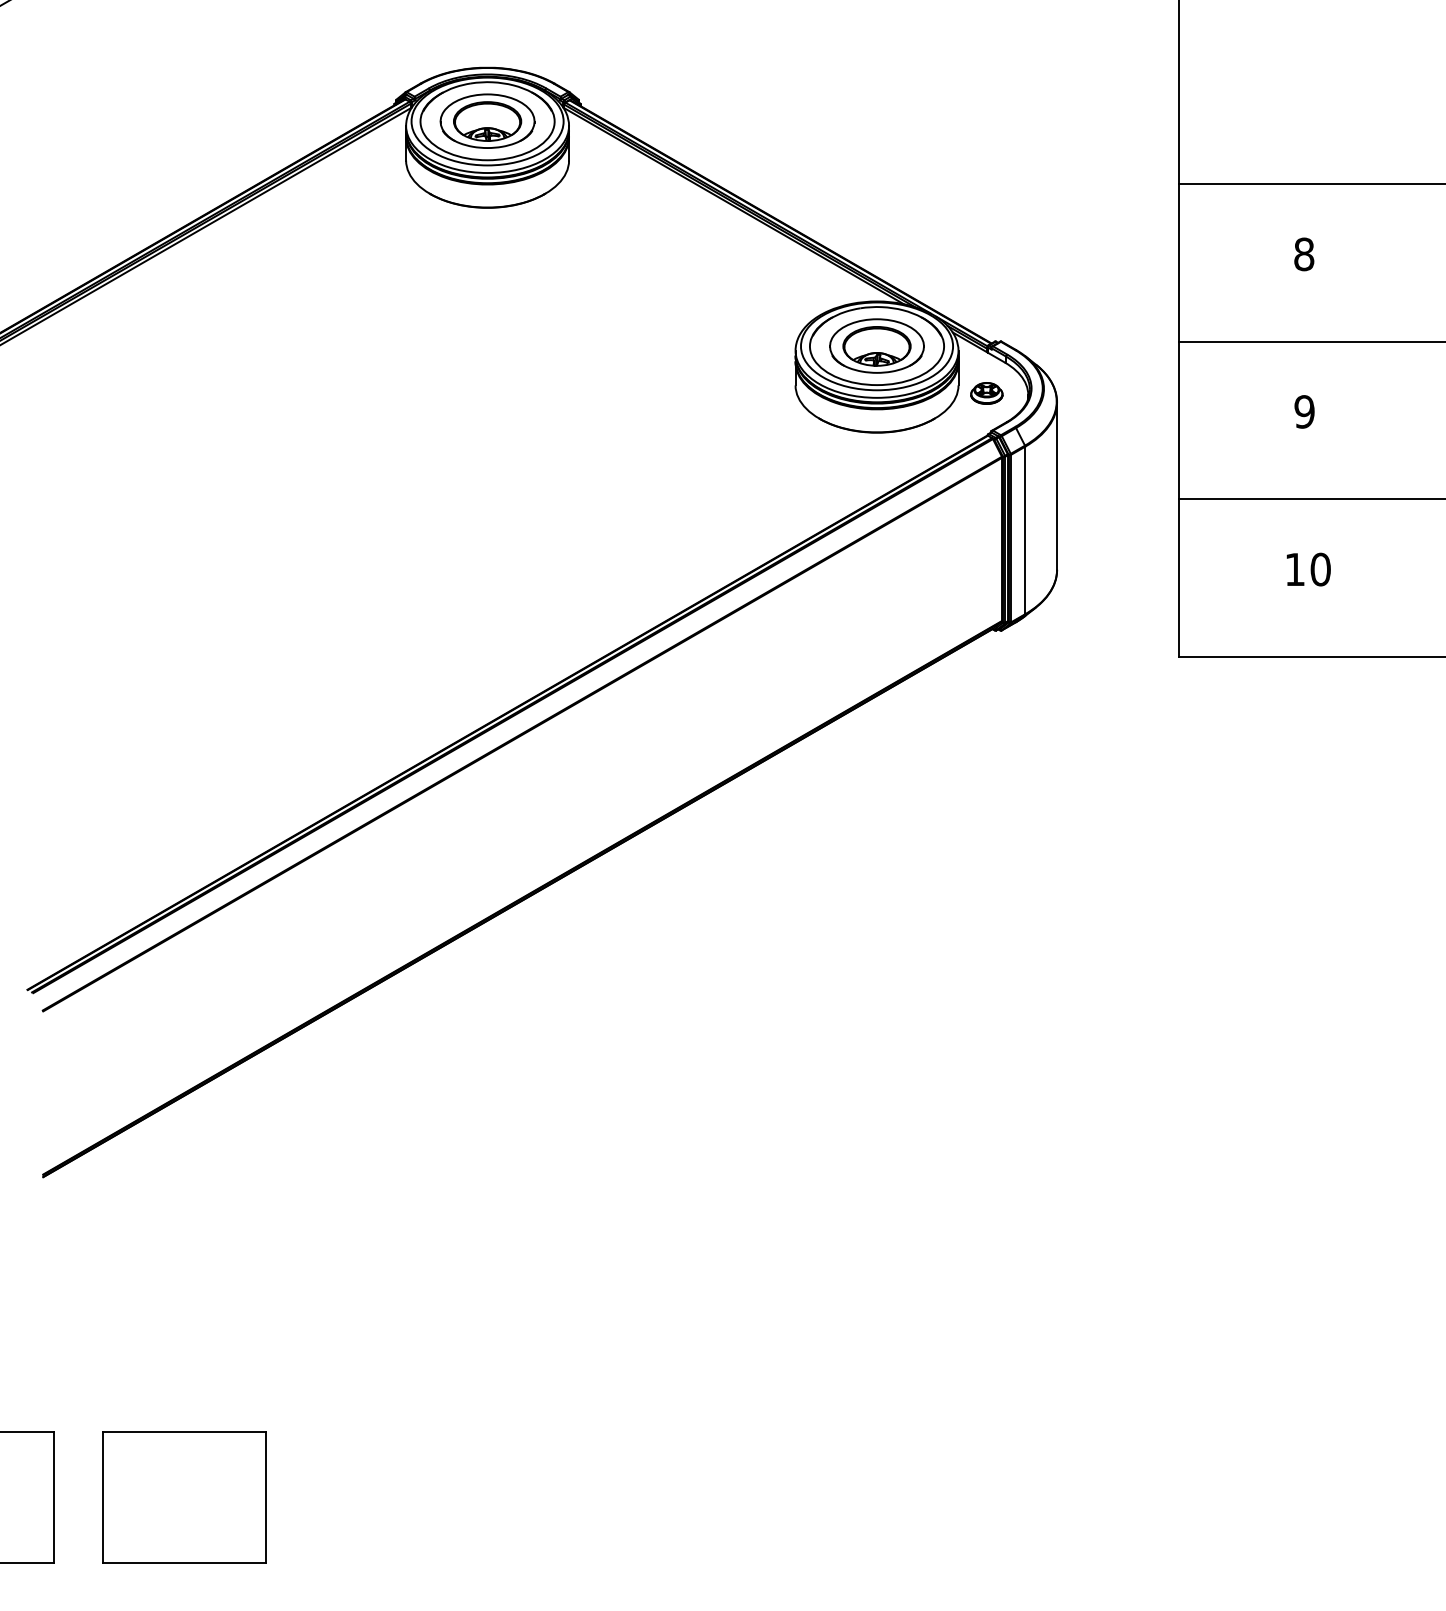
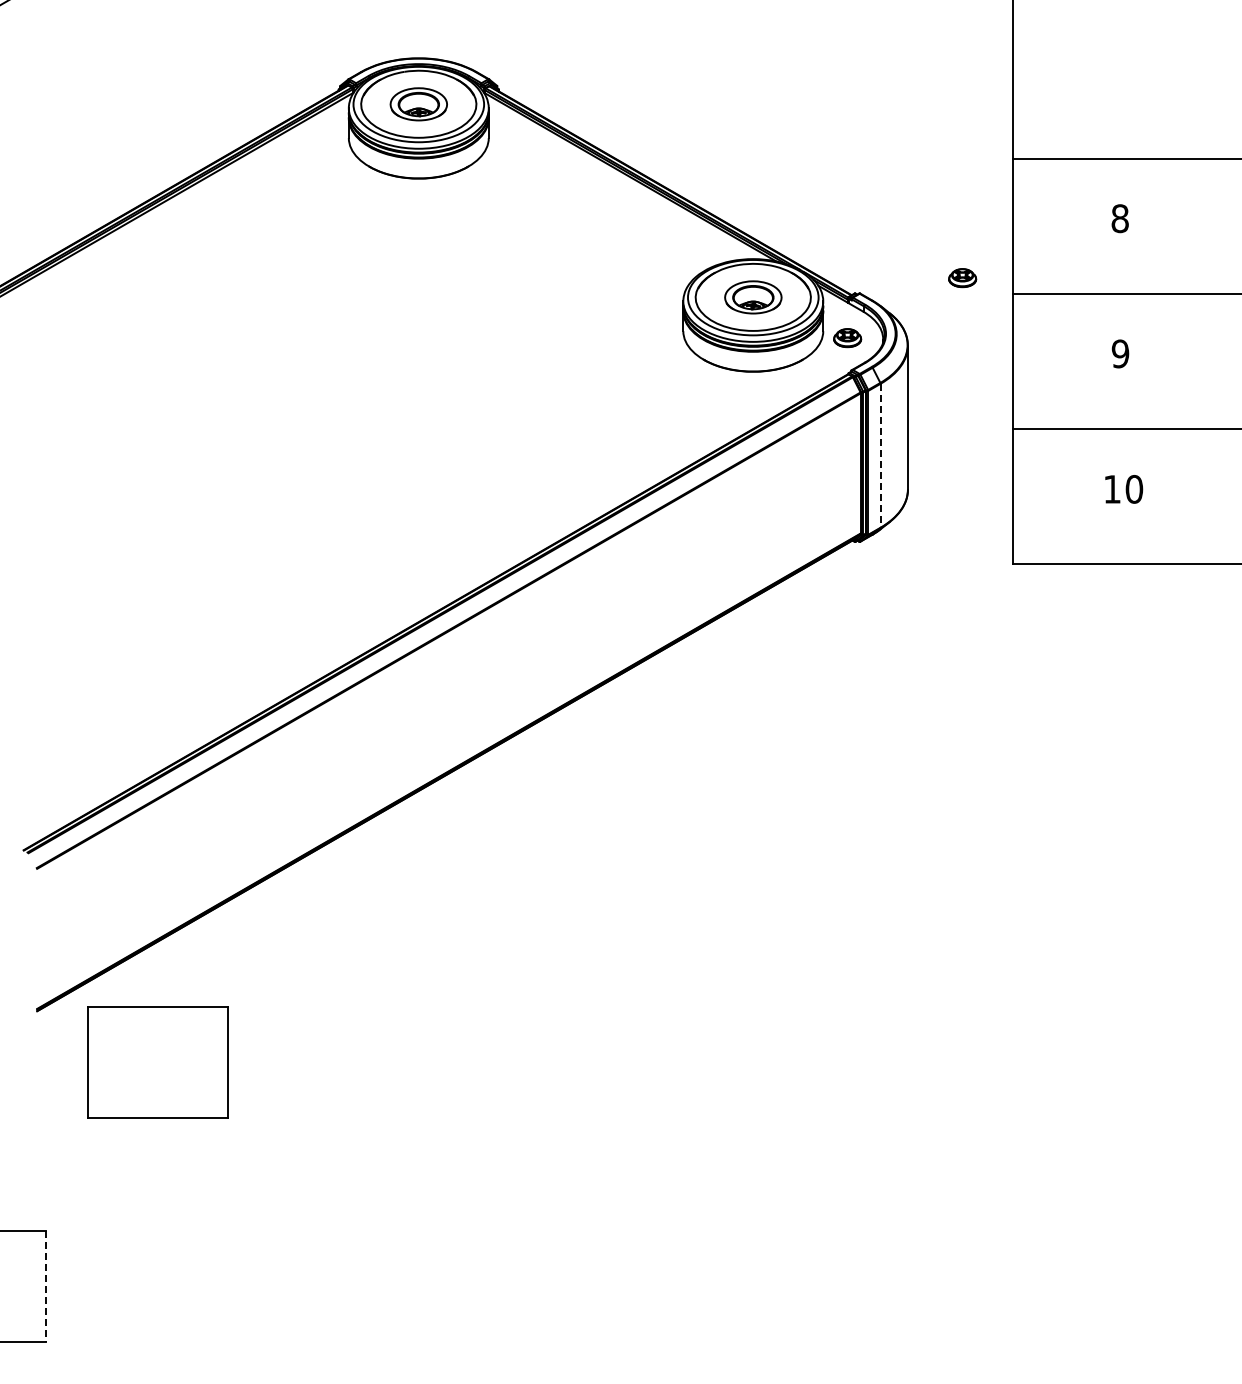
part: (487, 121) -> (418, 104), size x0.7
part: (1120, 324) -> (962, 278), added
part: (877, 346) -> (753, 297), size x0.7
line: (1025, 530) -> (880, 455), solid -> dashed
line: (54, 1497) -> (46, 1286), solid -> dashed
part: (183, 1497) -> (157, 1062), moved

